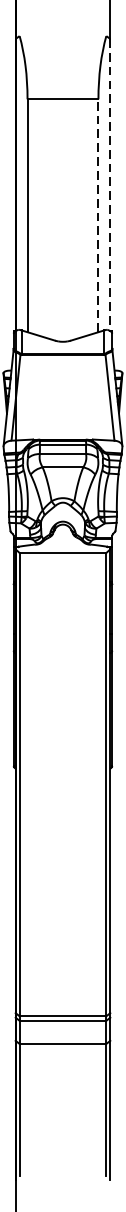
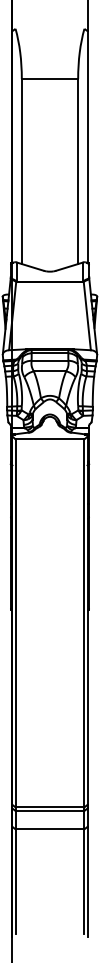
line: (110, 185) -> (87, 147), dashed -> solid
line: (98, 215) -> (78, 171), dashed -> solid

